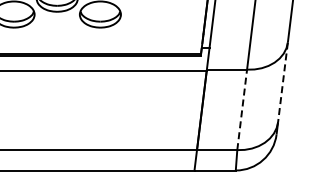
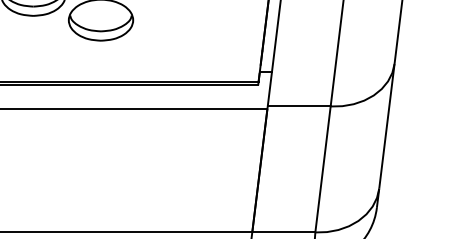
line: (282, 82) -> (386, 126), dashed -> solid
line: (242, 110) -> (323, 170), dashed -> solid

